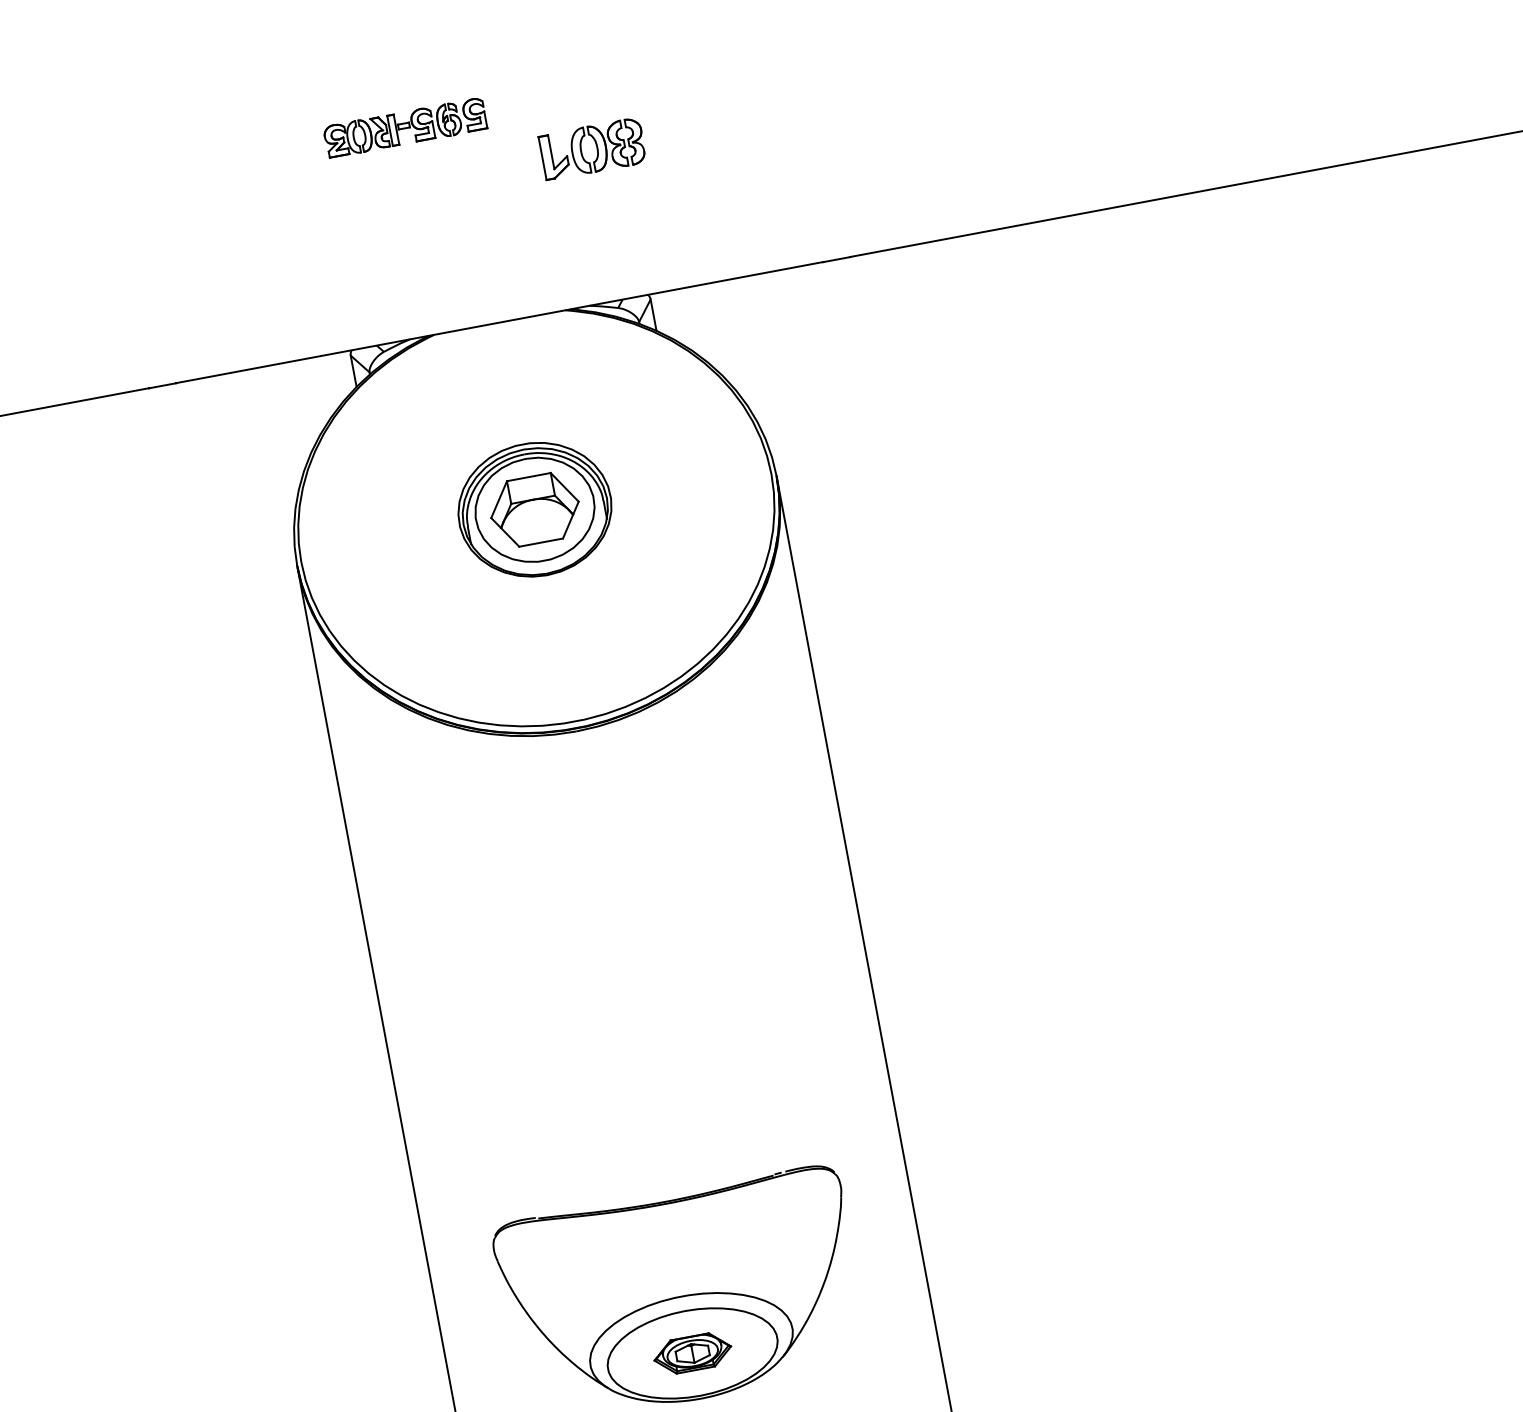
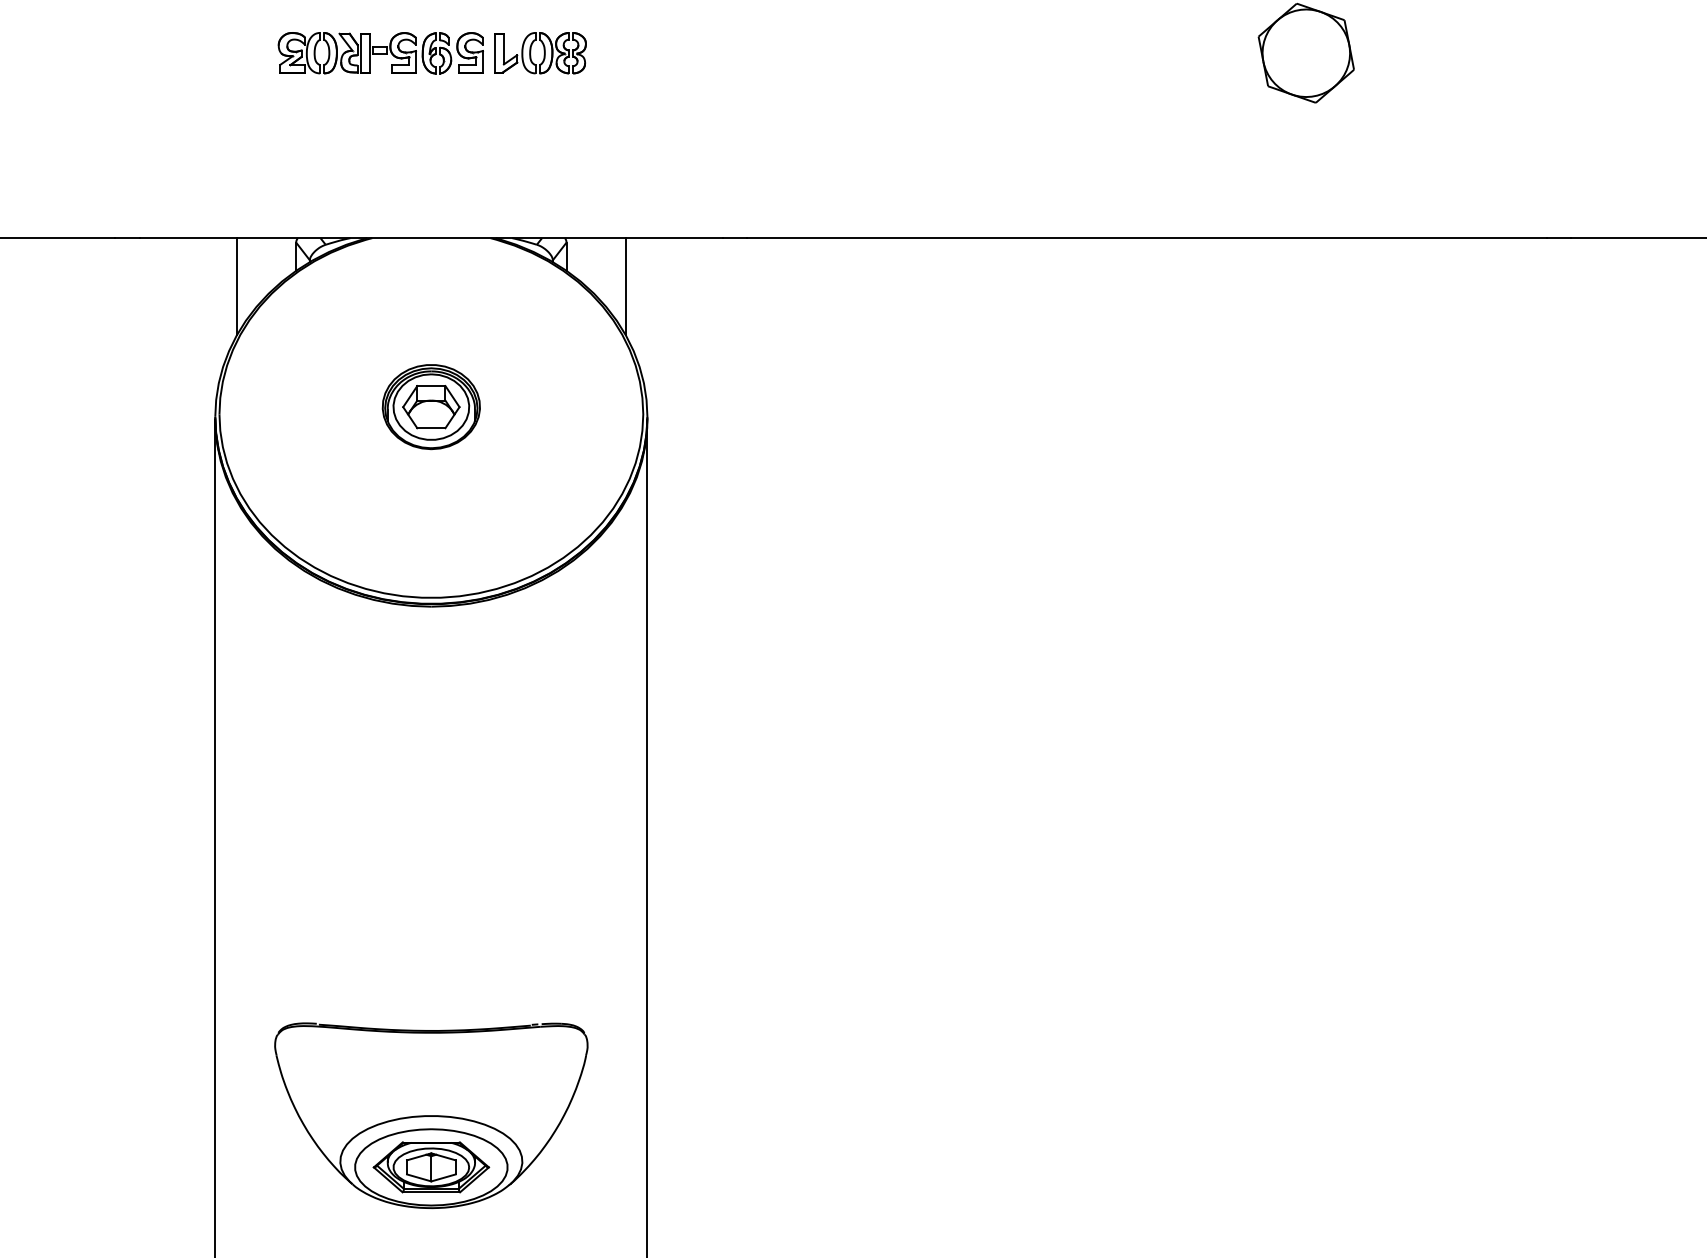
part: (405, 128) -> (380, 53), size x1.43
part: (592, 149) -> (540, 53), moved
line: (725, 335) -> (625, 286), added
line: (293, 416) -> (236, 286), added
part: (533, 510) -> (430, 407), size x0.71
part: (692, 1353) -> (431, 1167), size x1.67

